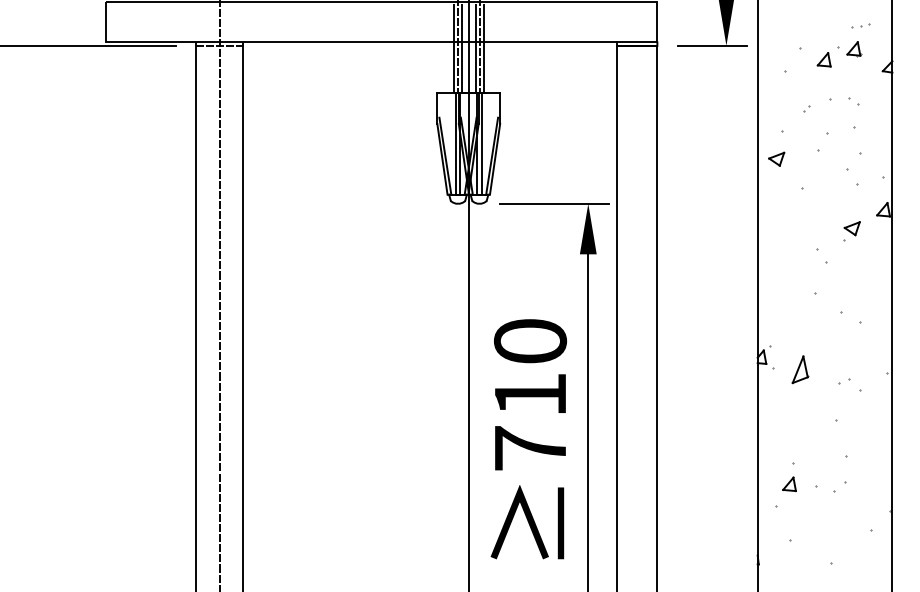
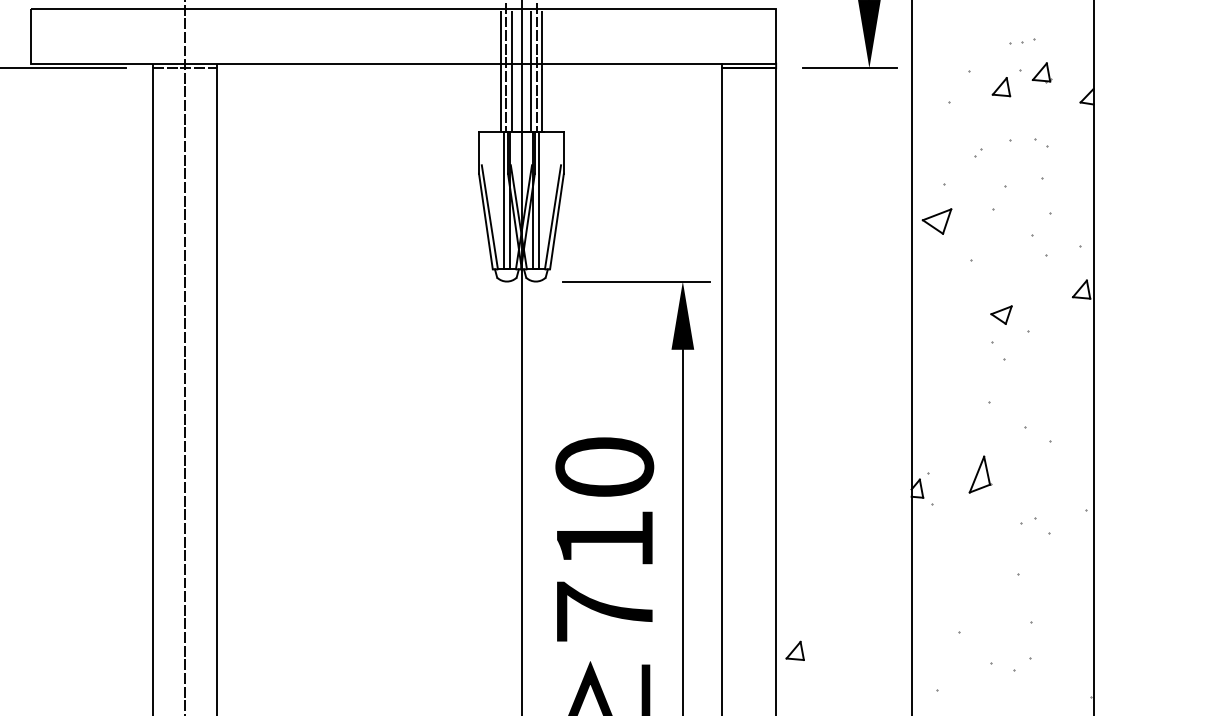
part: (860, 25) -> (1022, 40), moved
part: (776, 158) -> (937, 220), size x1.4
part: (851, 228) -> (1000, 314), moved
part: (800, 369) -> (980, 474), moved
part: (789, 484) -> (795, 651), moved

